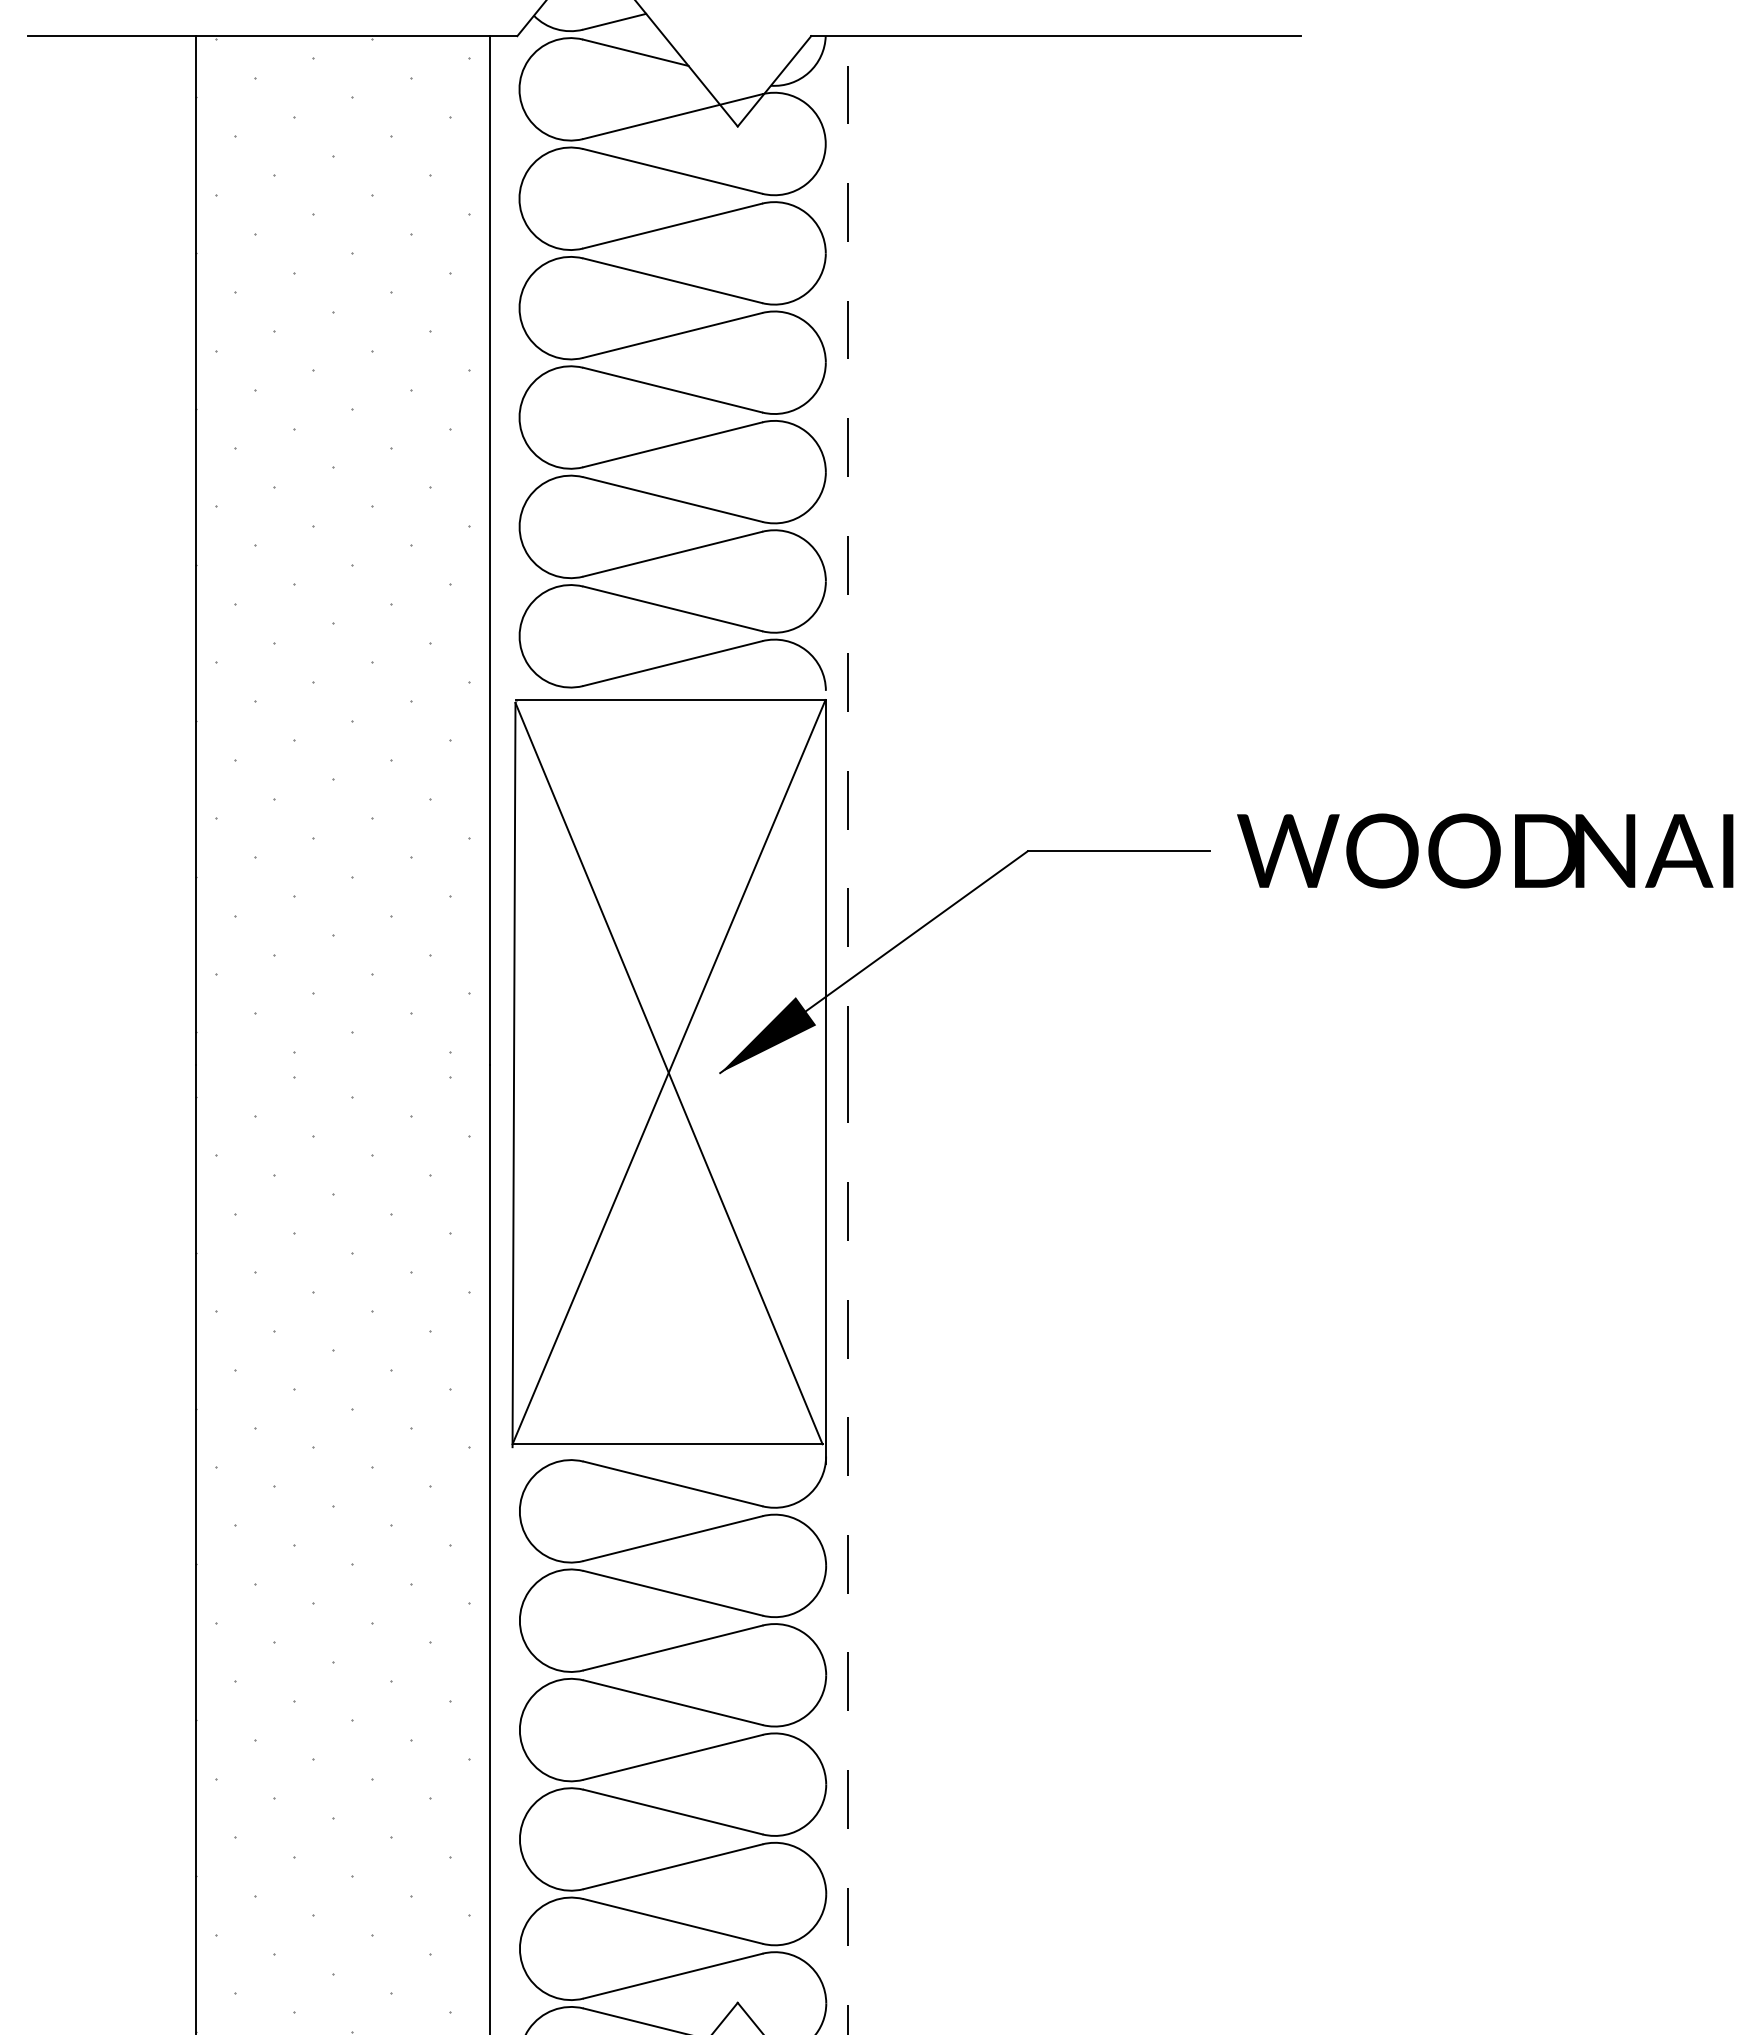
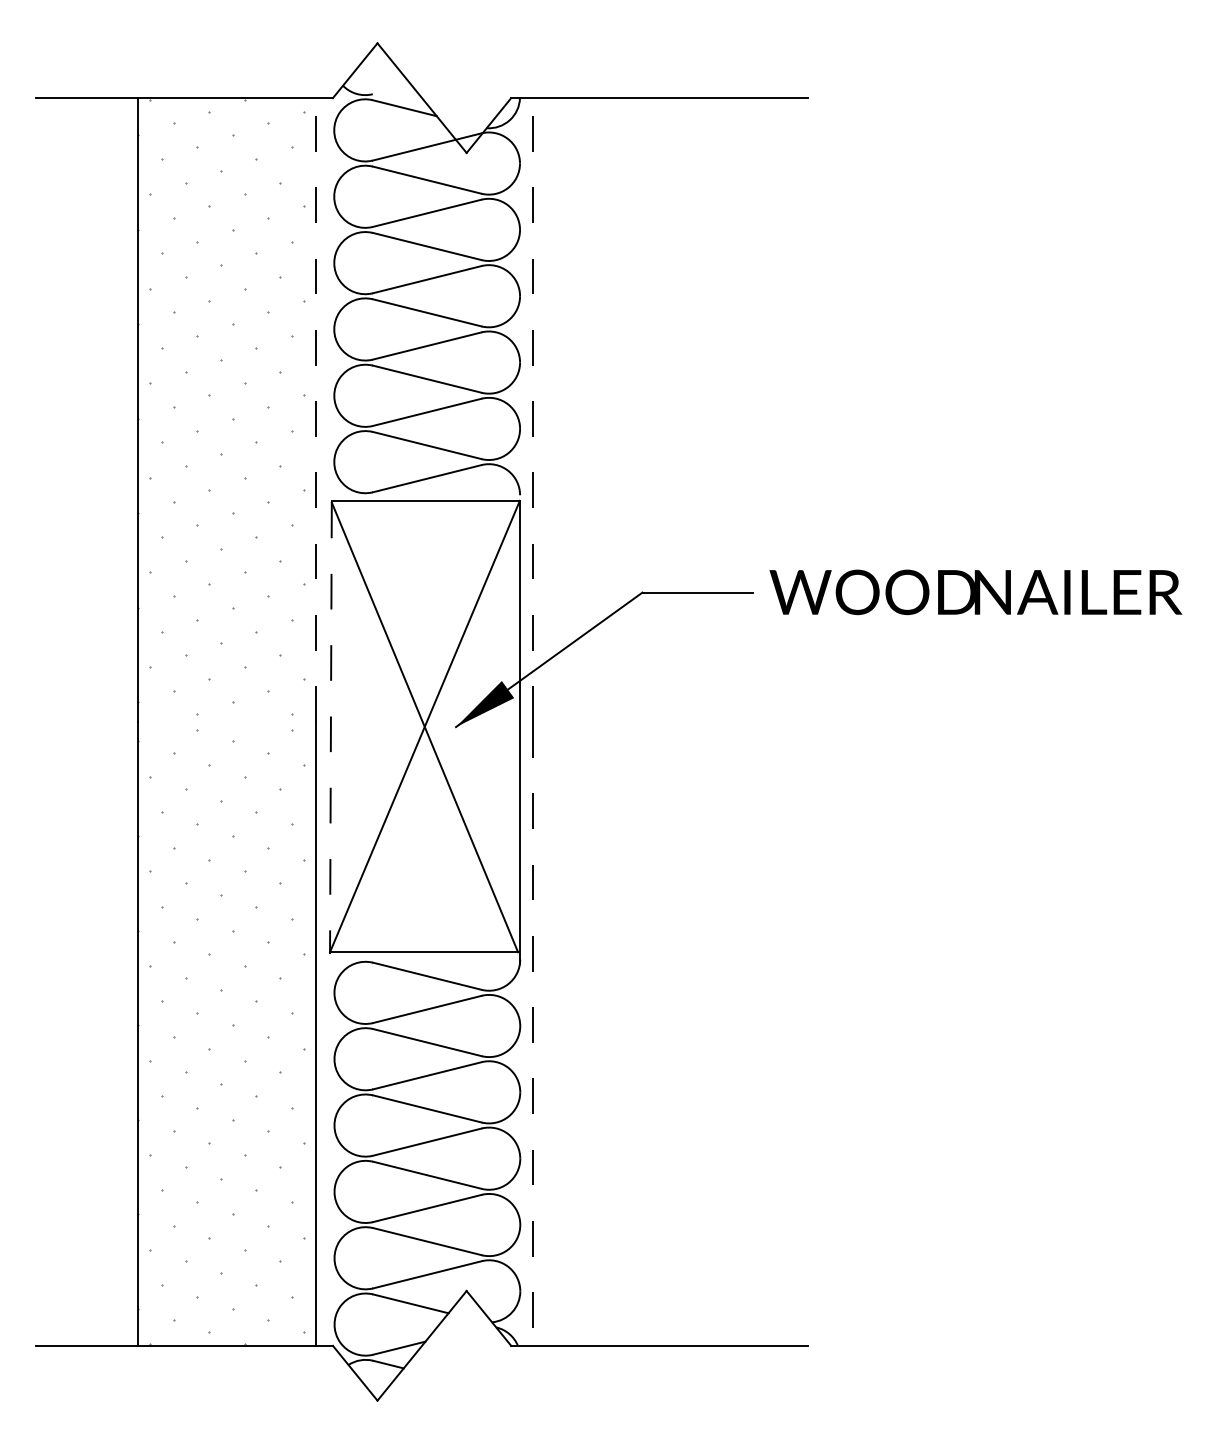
line: (613, 21) -> (391, 89), removed
line: (490, 551) -> (316, 410), solid -> dashed
line: (513, 1075) -> (330, 728), solid -> dashed

